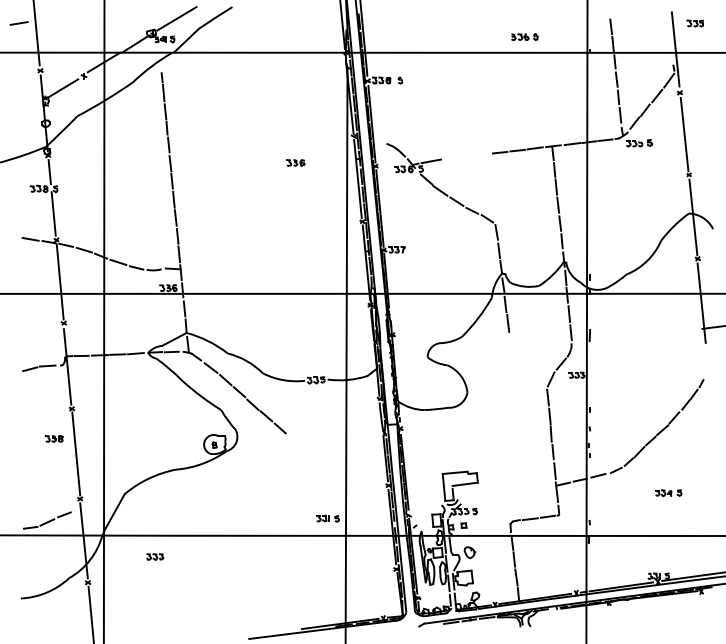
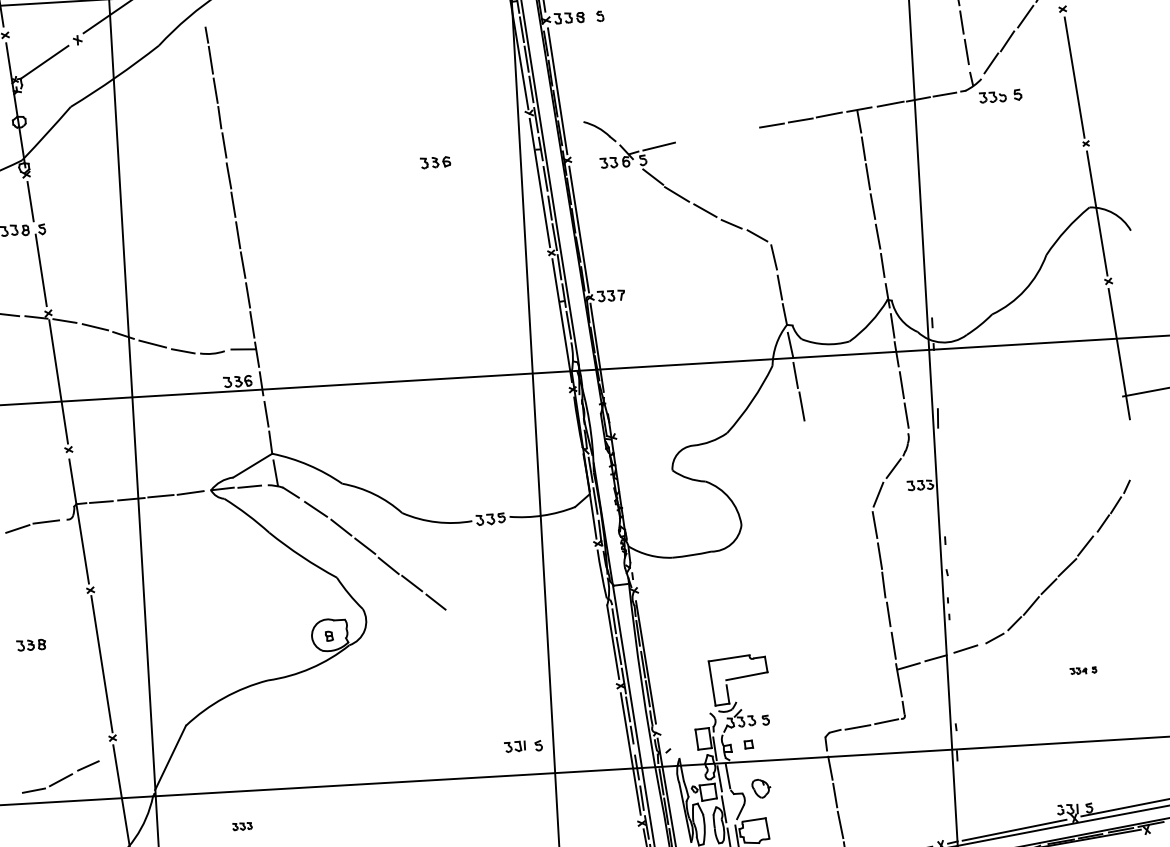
part: (53, 438) -> (29, 644), moved
part: (668, 492) -> (1083, 669), size x0.6
part: (155, 556) -> (242, 825), size x0.7

